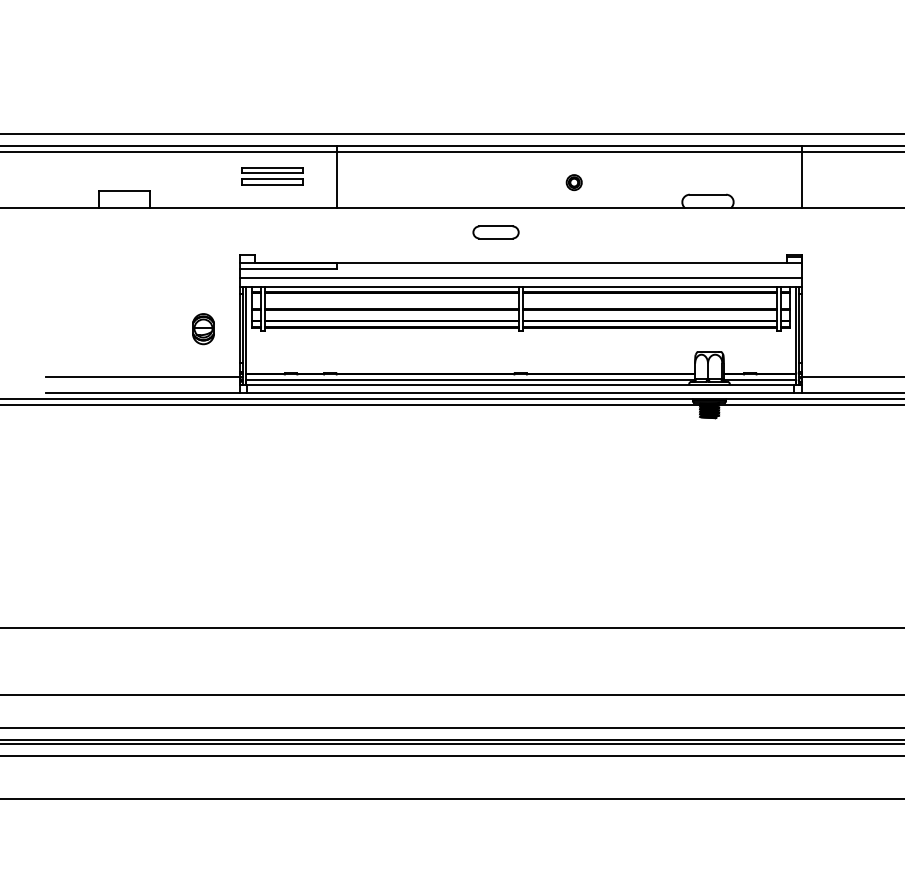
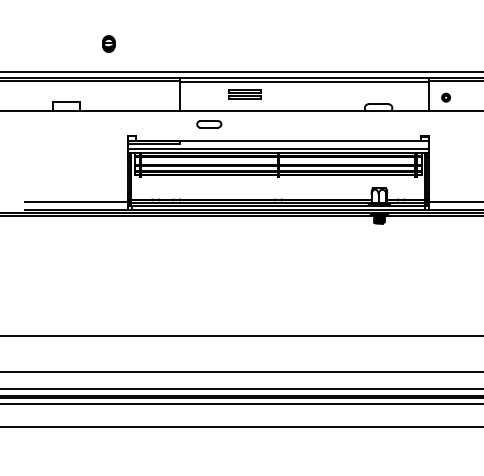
part: (272, 176) -> (244, 94), moved
part: (573, 182) -> (445, 97), moved
part: (496, 232) -> (209, 124), moved
part: (202, 328) -> (108, 43), moved

